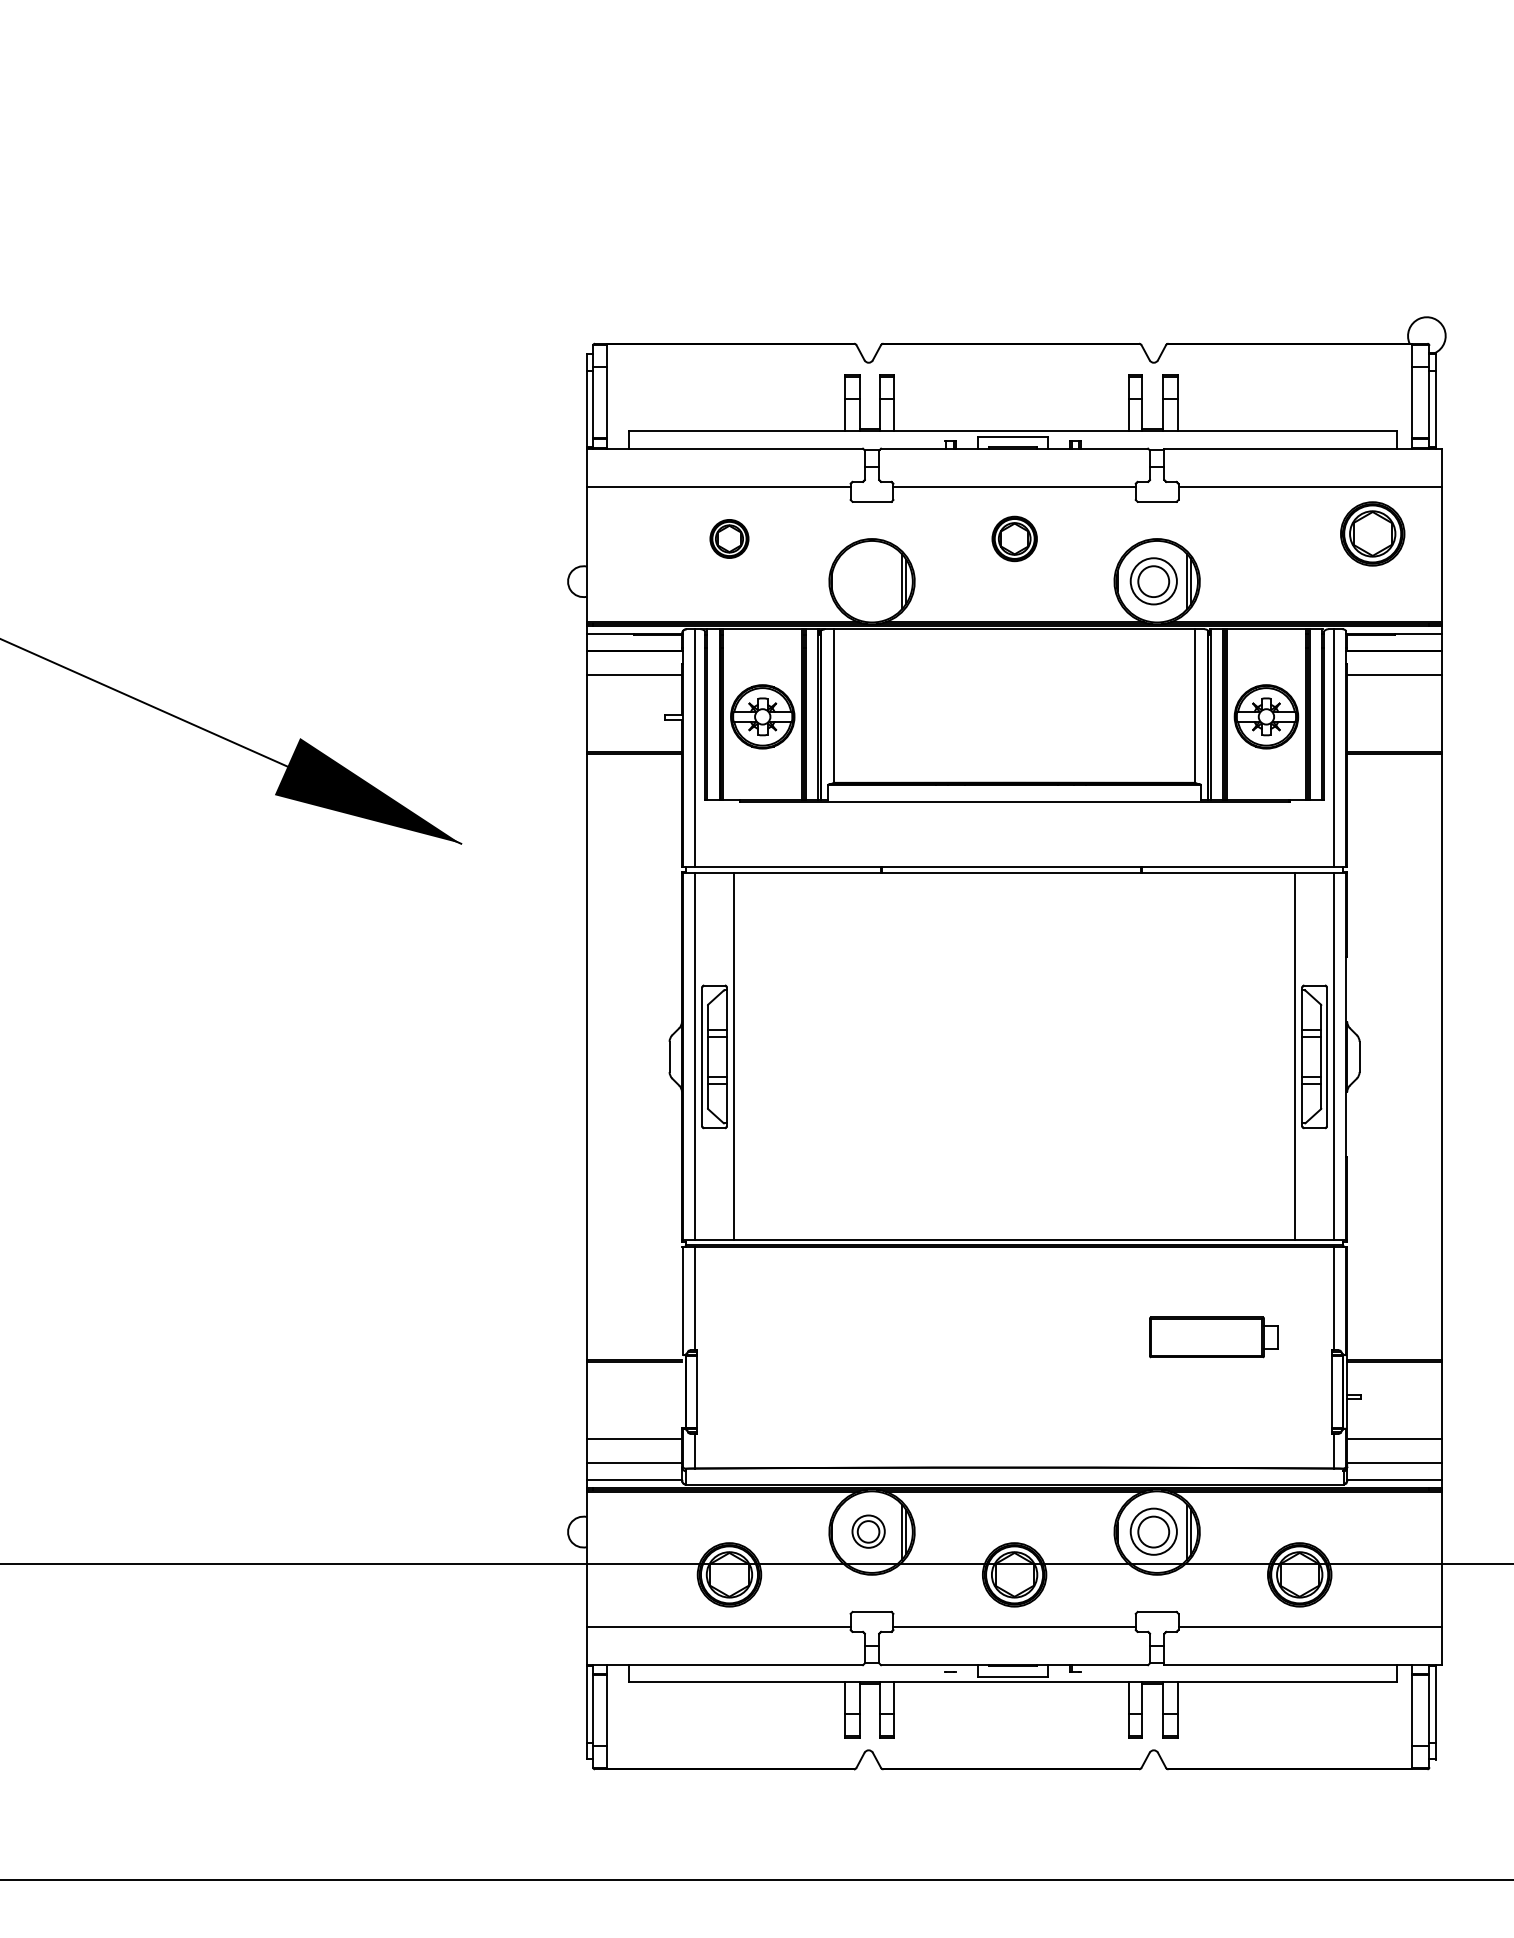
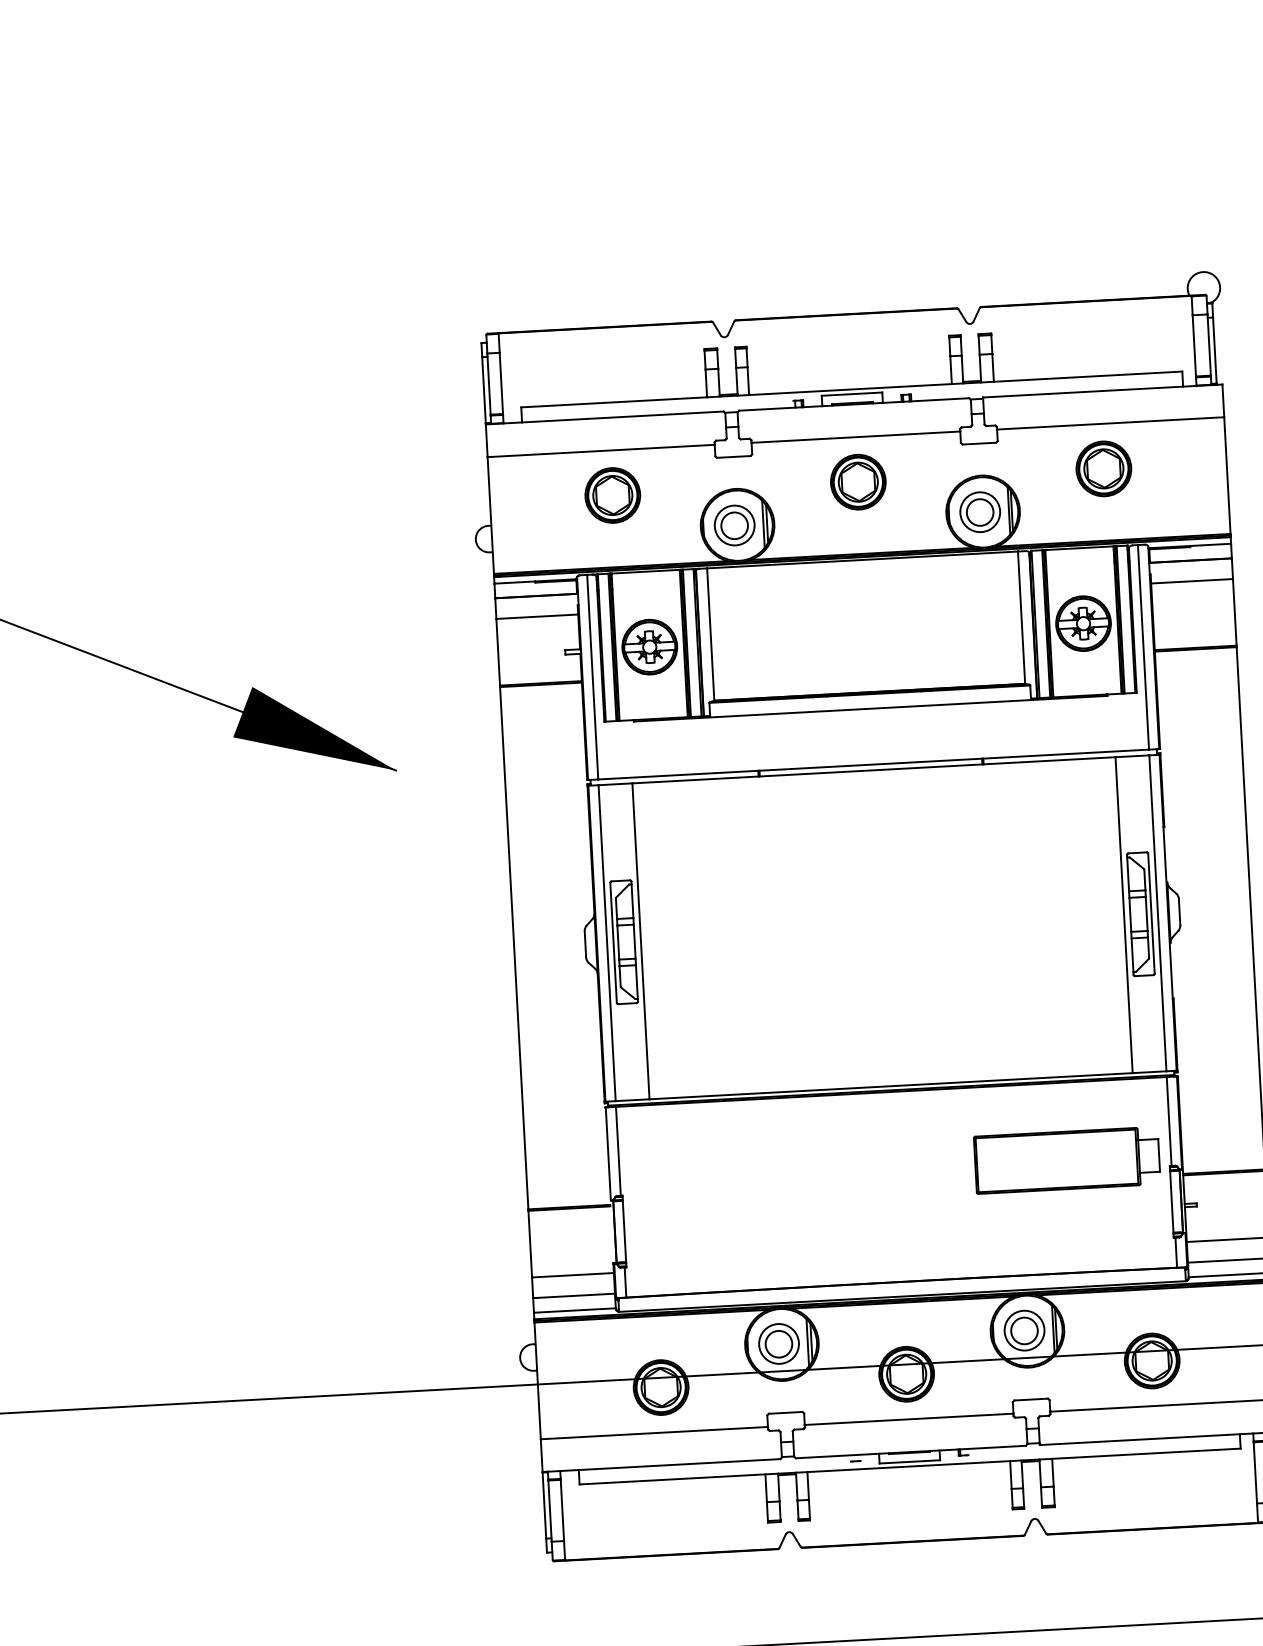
part: (1372, 533) -> (1103, 468), moved
part: (729, 538) -> (612, 495), size x1.67
part: (1014, 538) -> (858, 481), size x1.43
part: (868, 581) -> (734, 525), added
part: (1213, 1337) -> (1066, 1160), size x1.67
part: (868, 1531) -> (778, 1343), size x1.43

